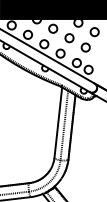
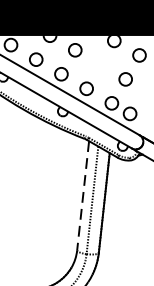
circle: (69, 38) -> (100, 65), removed
line: (58, 123) -> (83, 197), solid -> dashed

